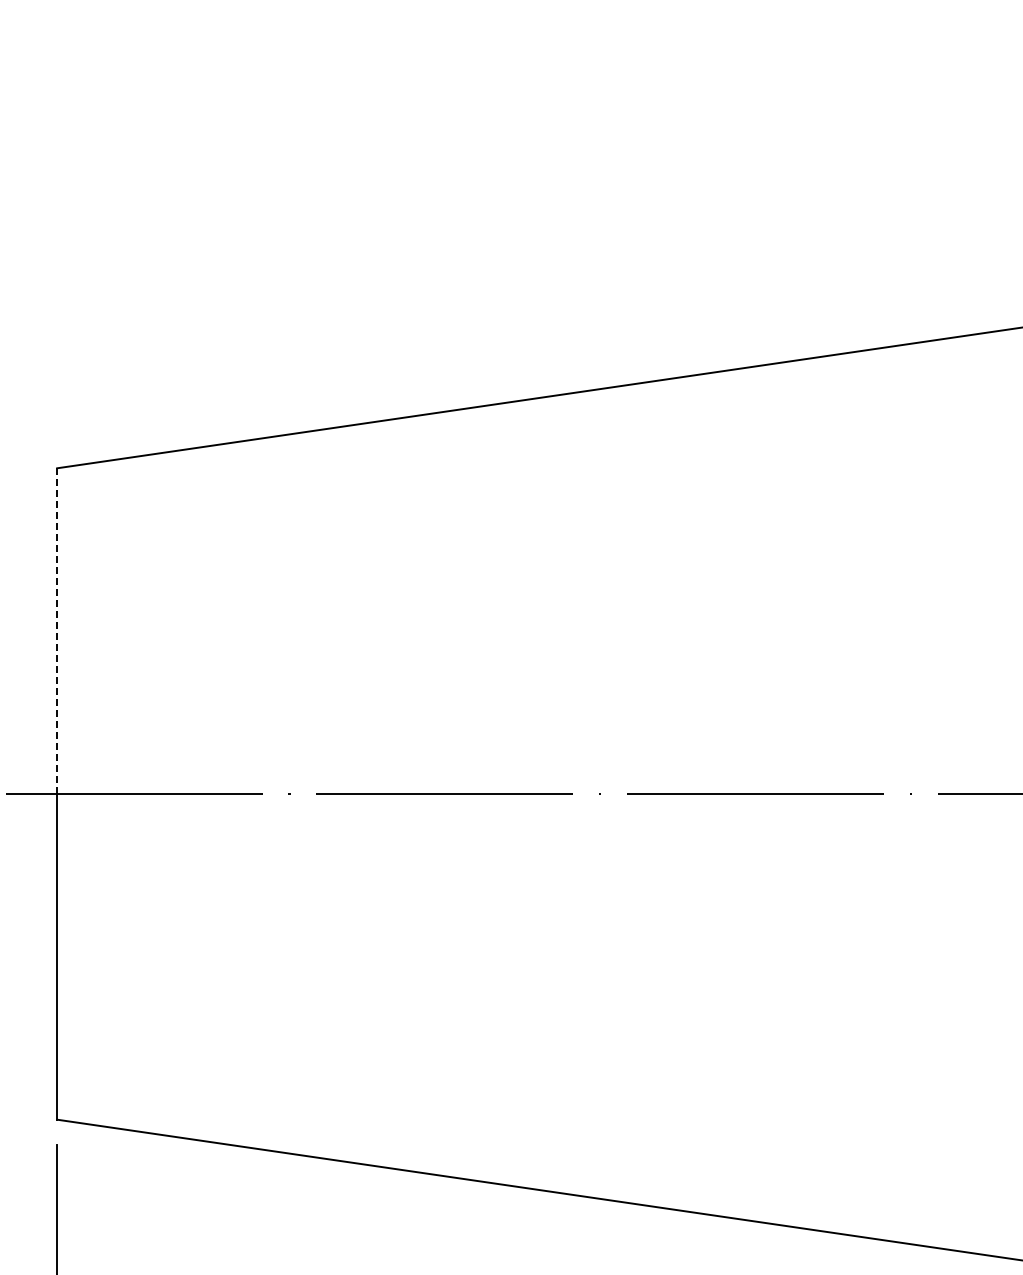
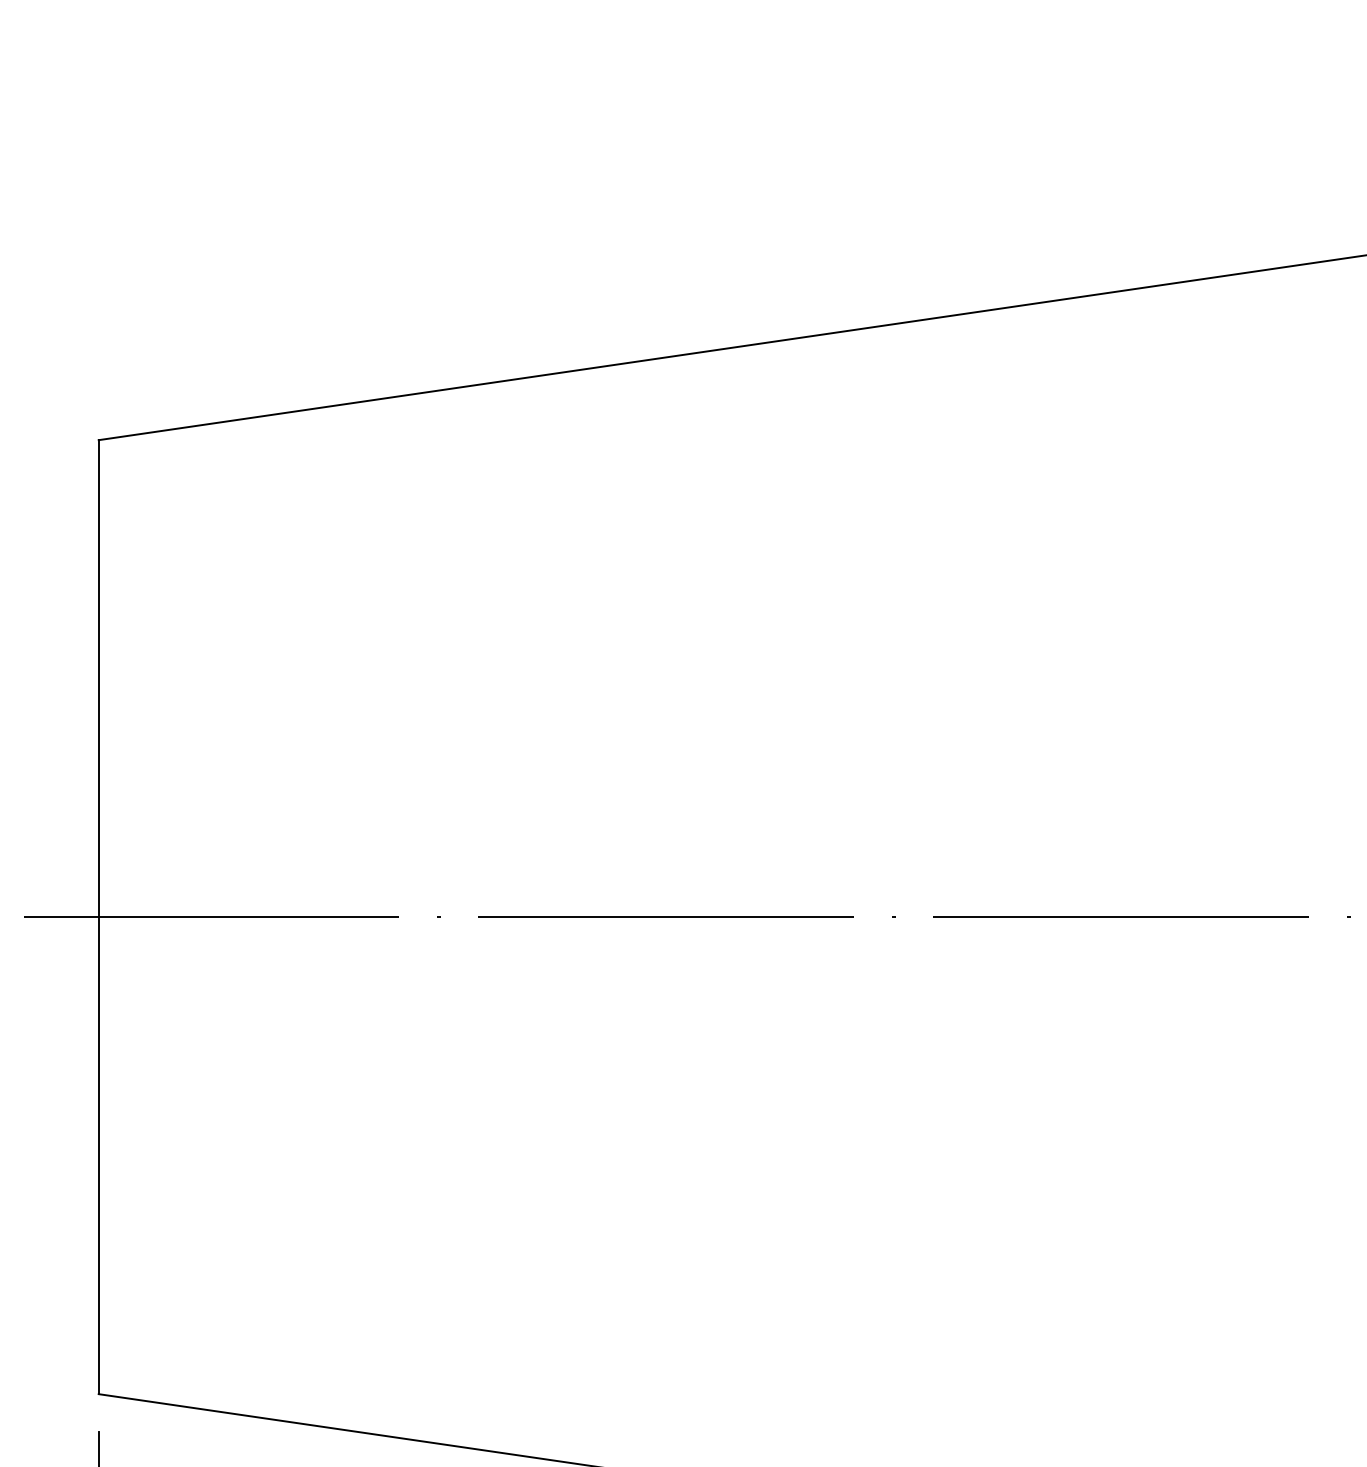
line: (57, 631) -> (99, 679), dashed -> solid

